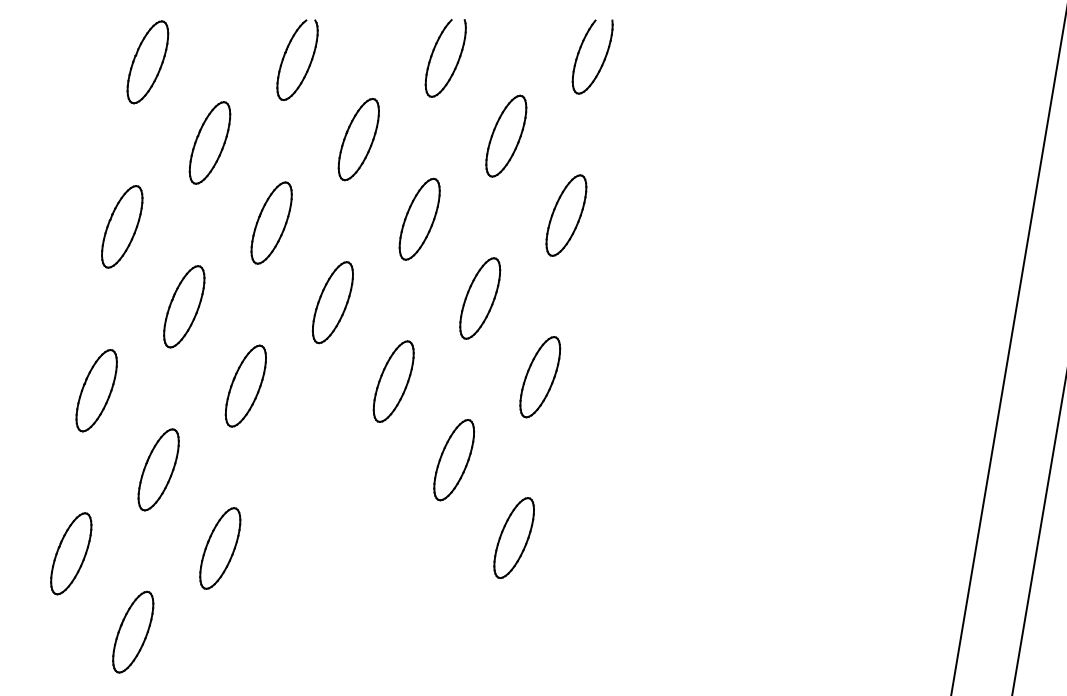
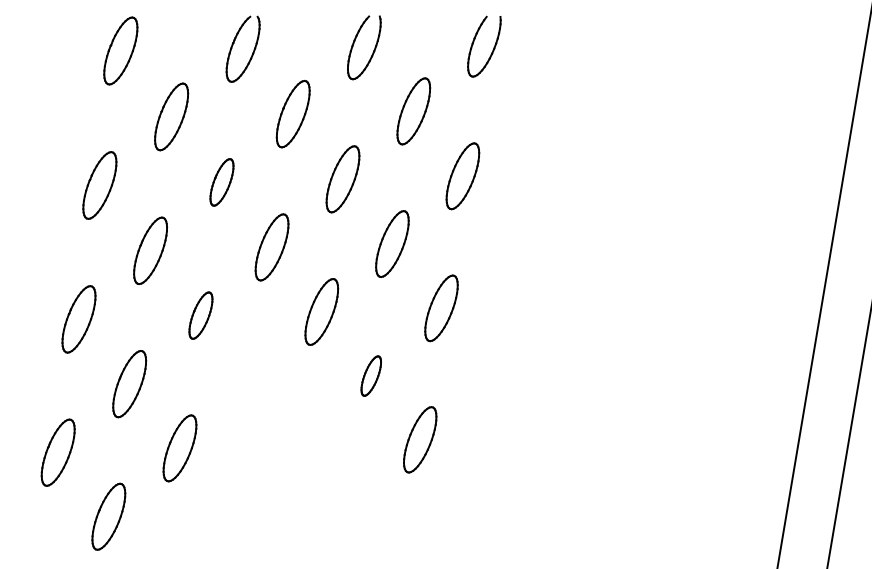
part: (271, 223) -> (221, 182), size x0.7
part: (245, 385) -> (200, 315), size x0.7
part: (454, 459) -> (371, 375), size x0.6

